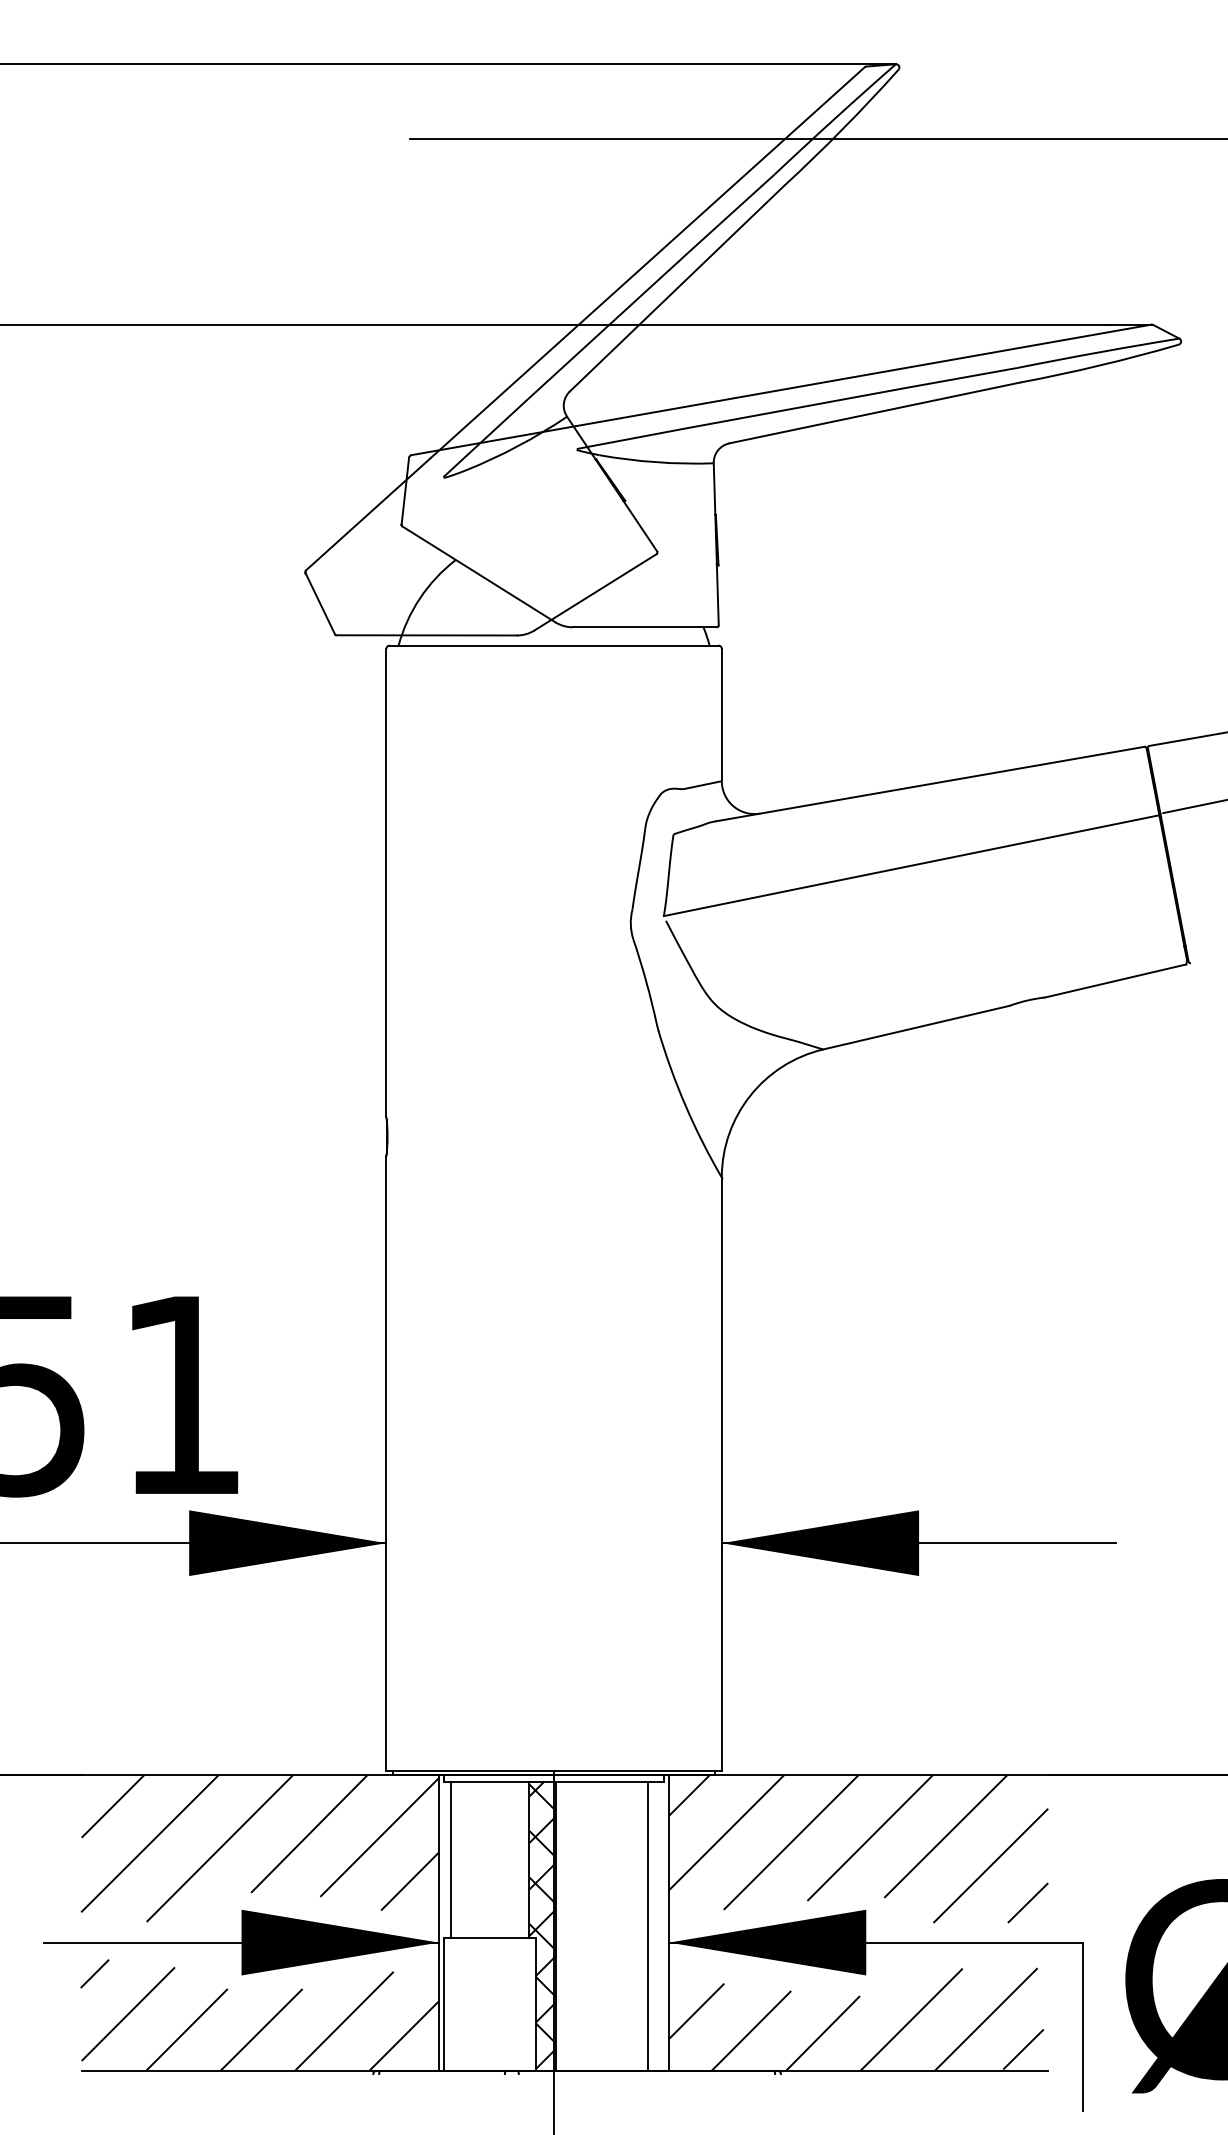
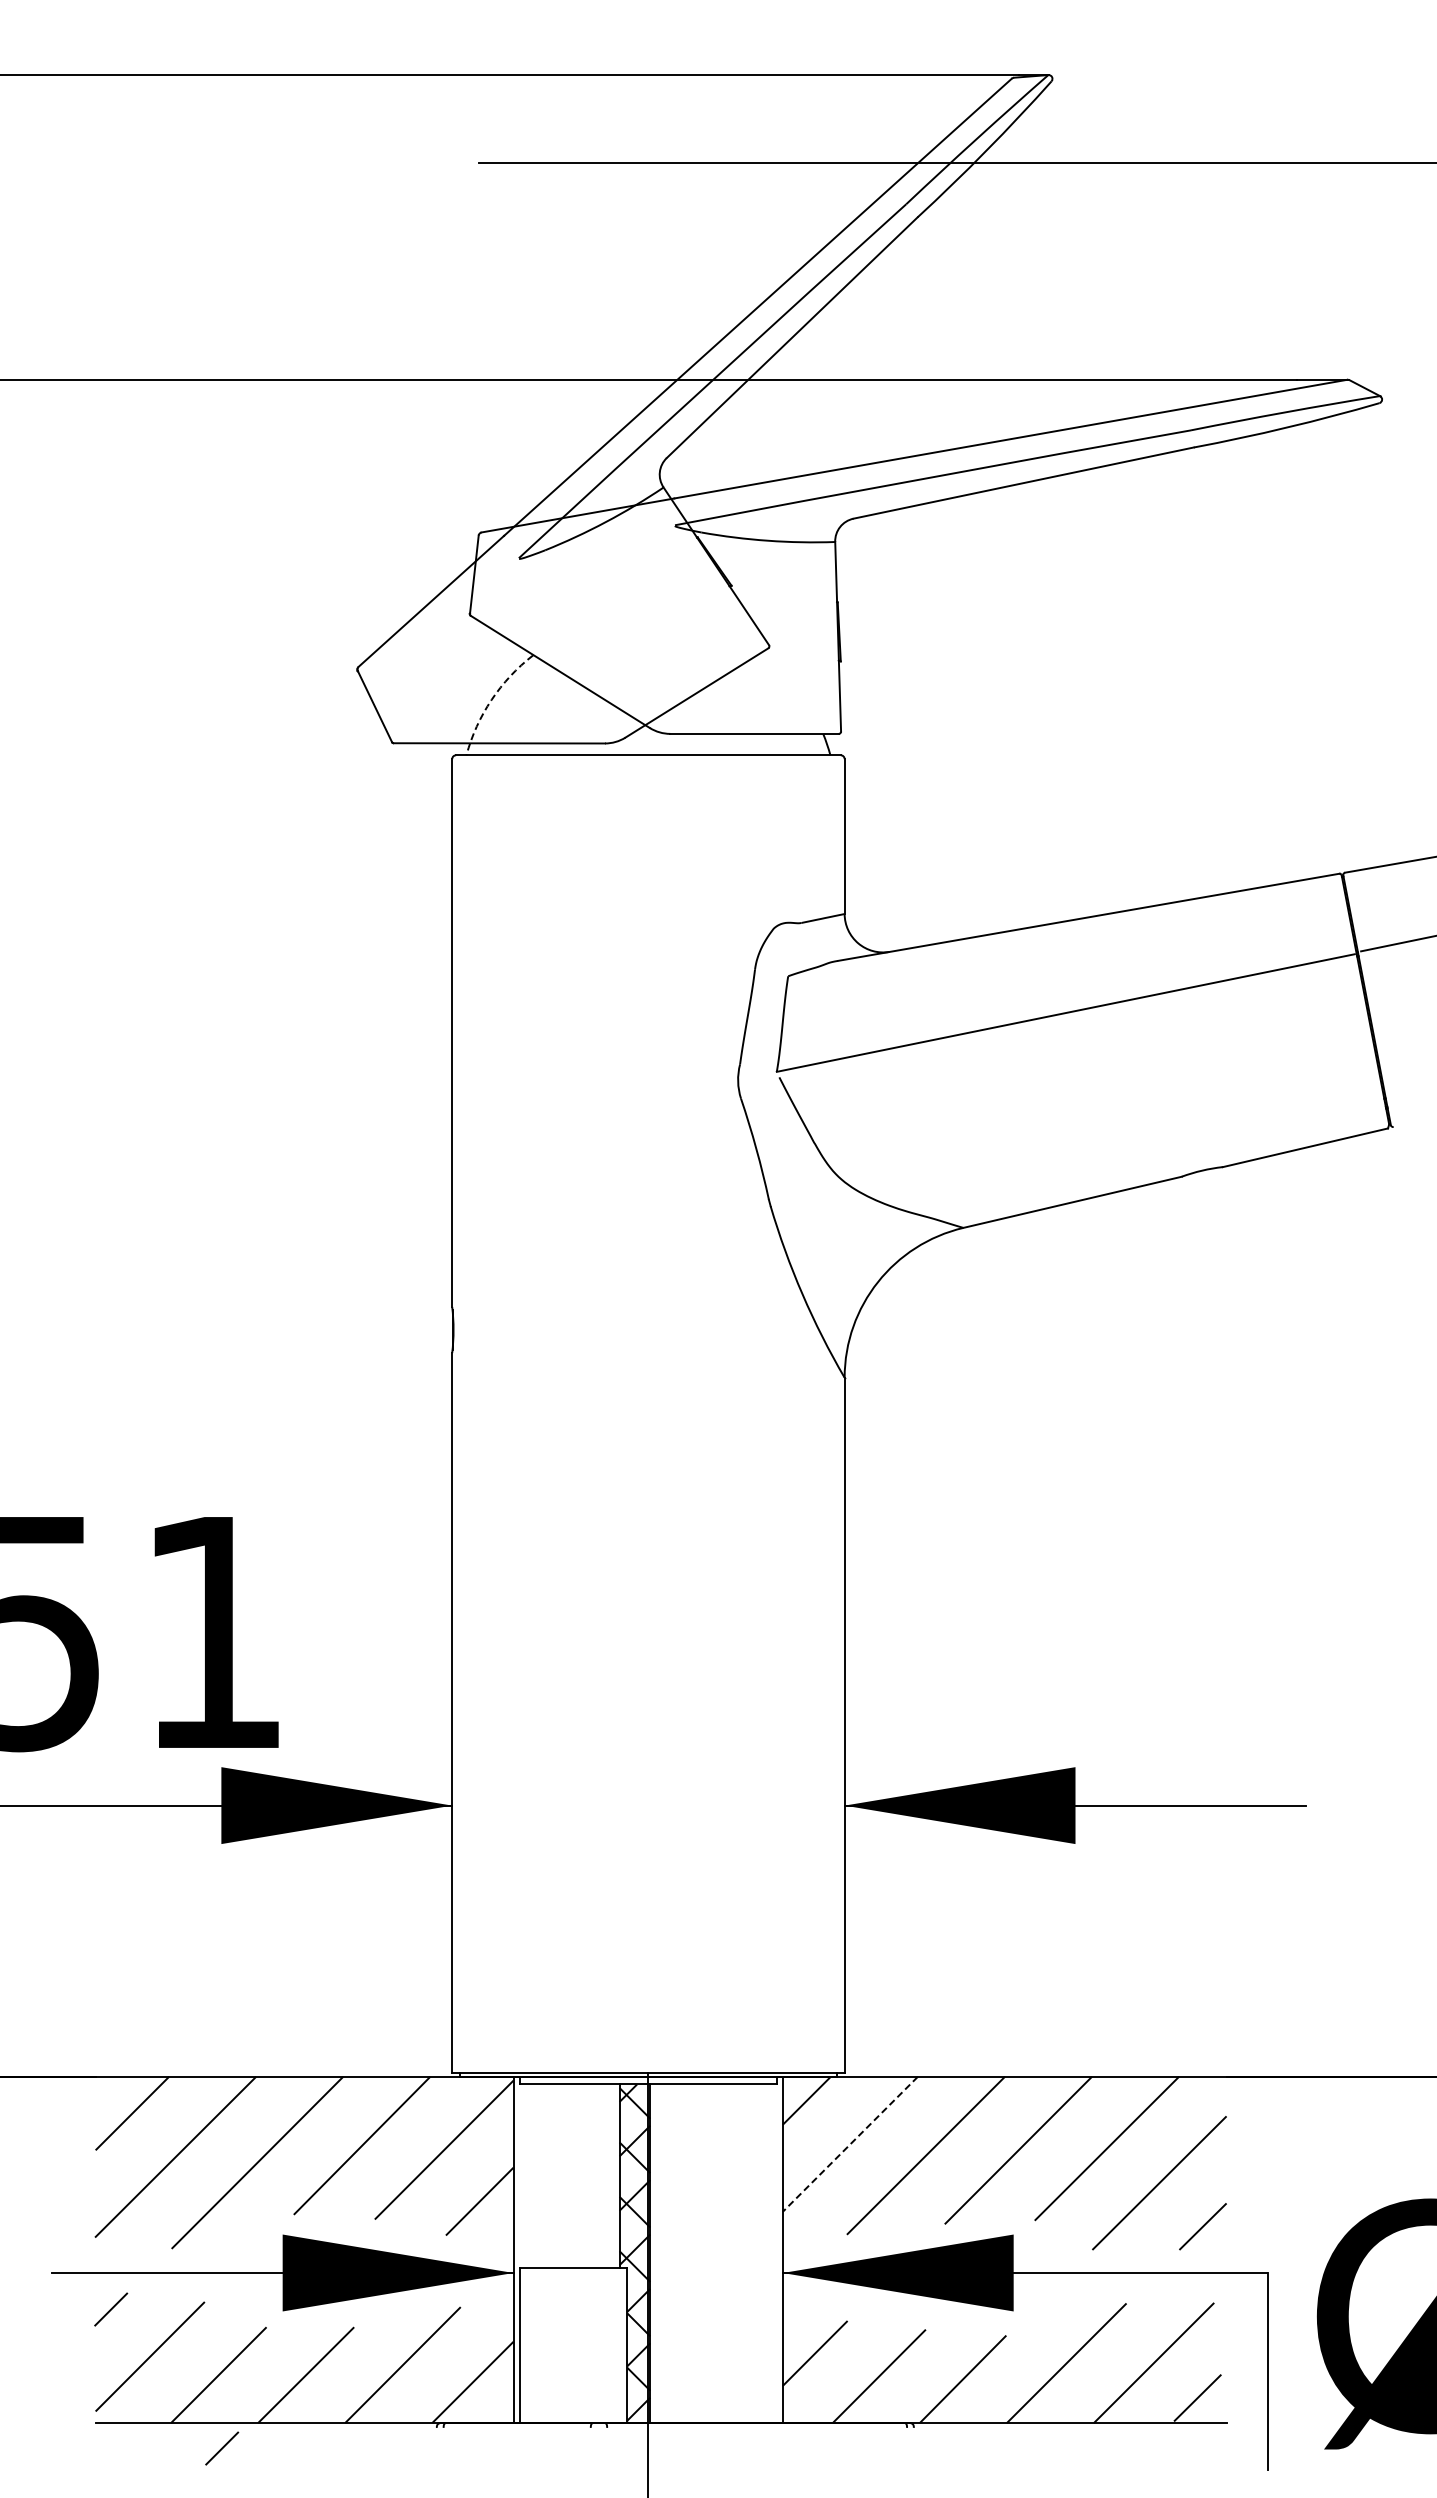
arc: (420, 597) -> (491, 699), solid -> dashed
line: (726, 1832) -> (850, 2144), solid -> dashed
line: (450, 1859) -> (527, 2175), removed
line: (648, 1925) -> (758, 2253), removed
line: (190, 2092) -> (222, 2448), added

